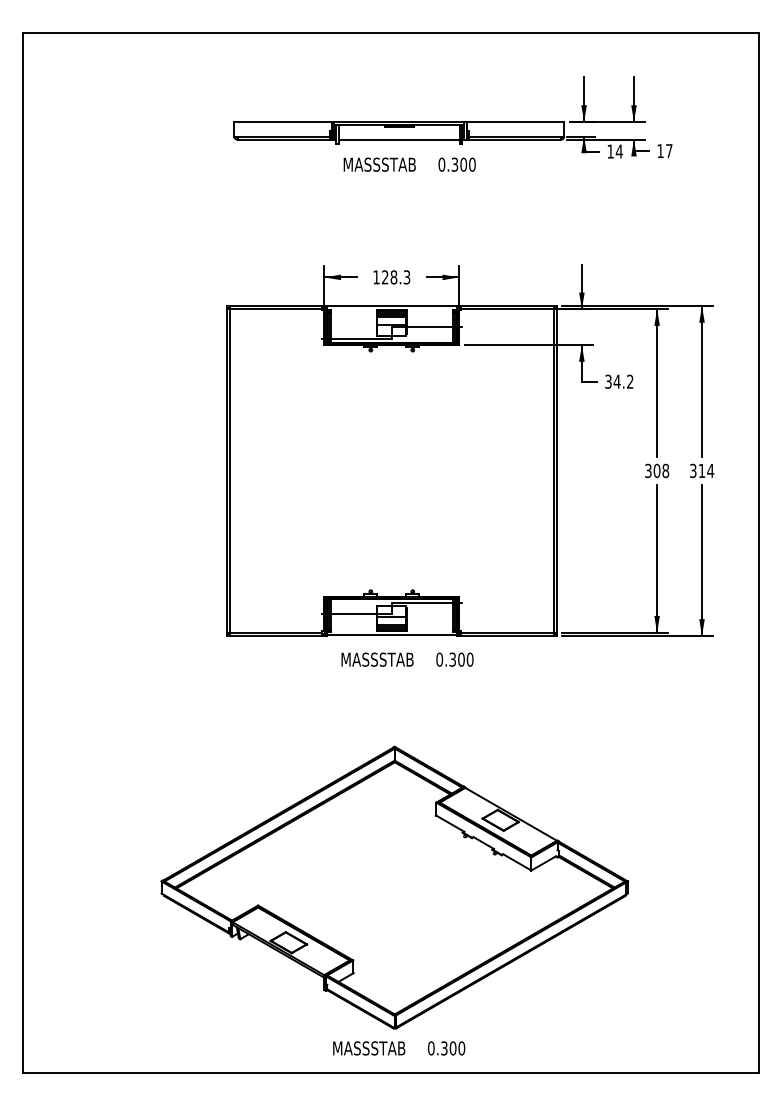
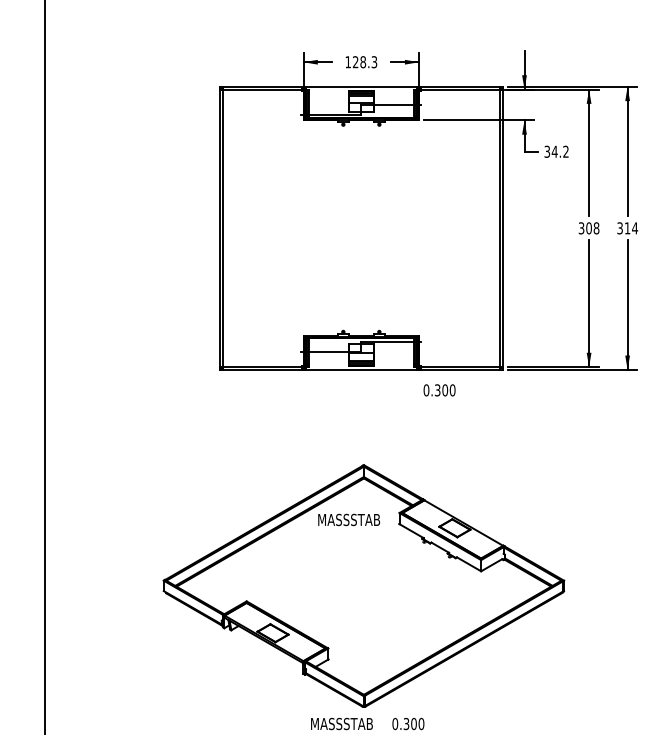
text: (377, 659) -> (349, 519), moved
text: (454, 659) -> (439, 390), moved

